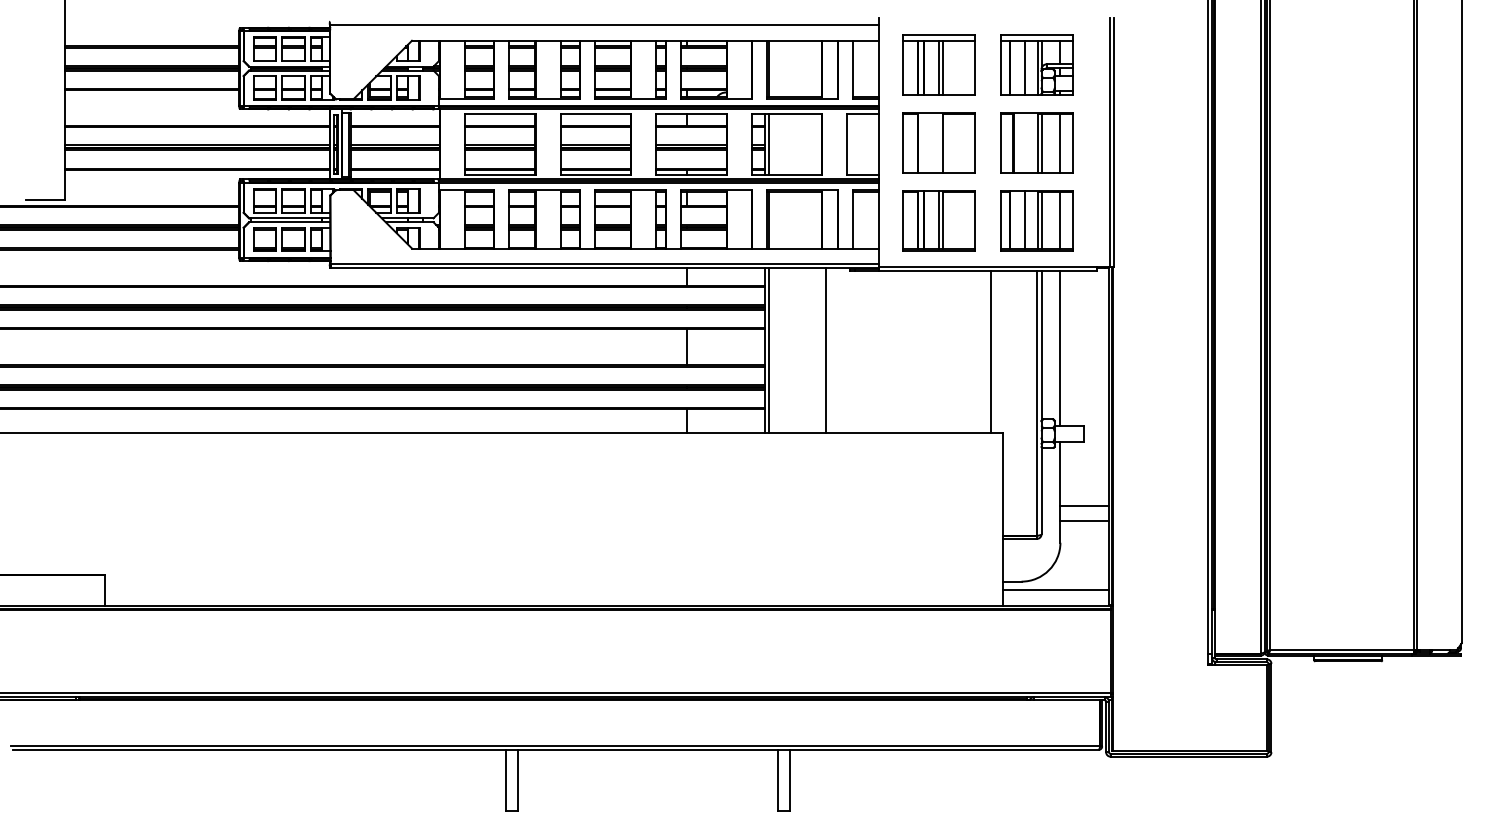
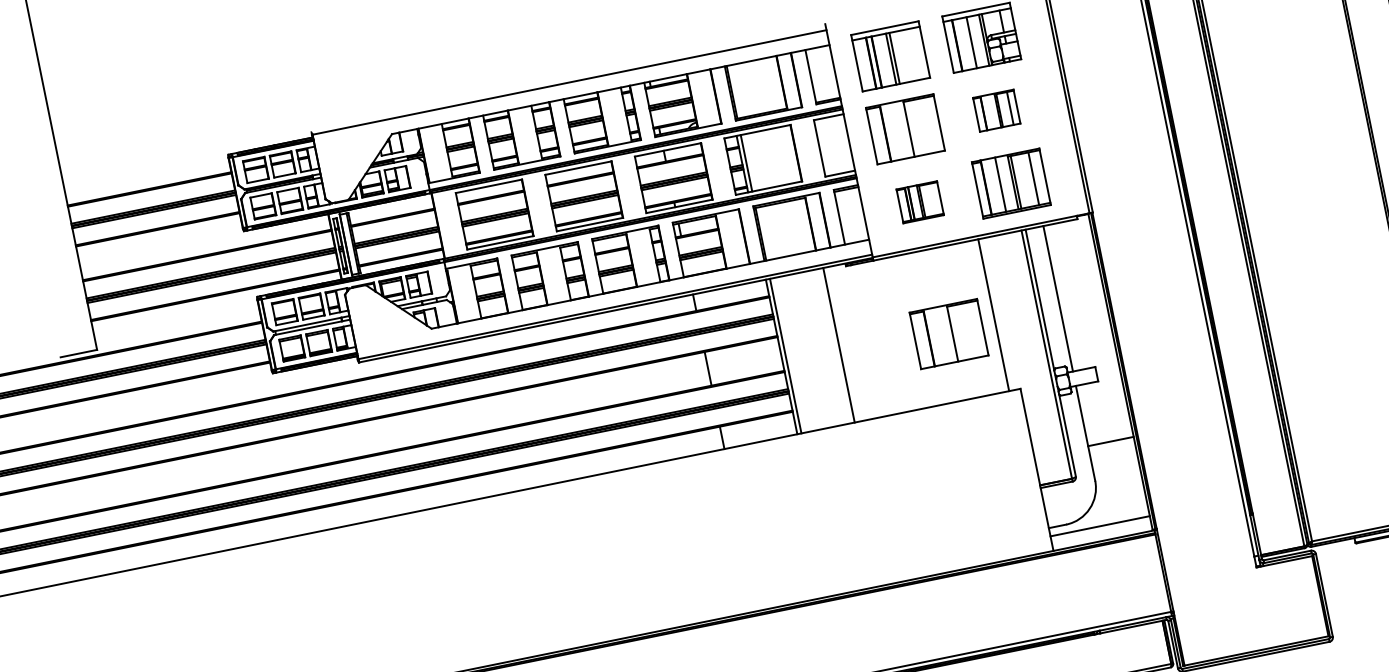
part: (1036, 142) -> (996, 110), size x0.6
part: (938, 220) -> (919, 202), size x0.6
part: (940, 361) -> (948, 333), added
line: (1084, 521) -> (1113, 456), removed

